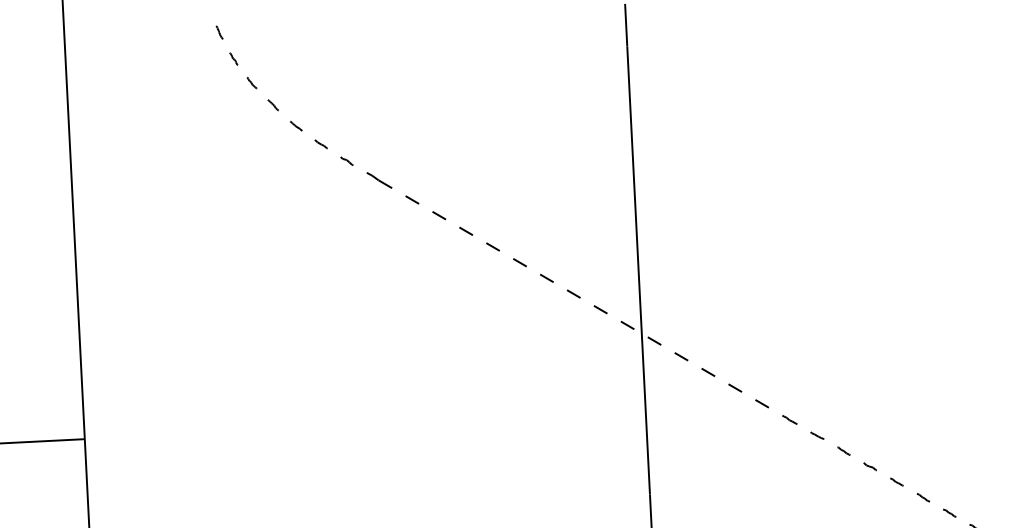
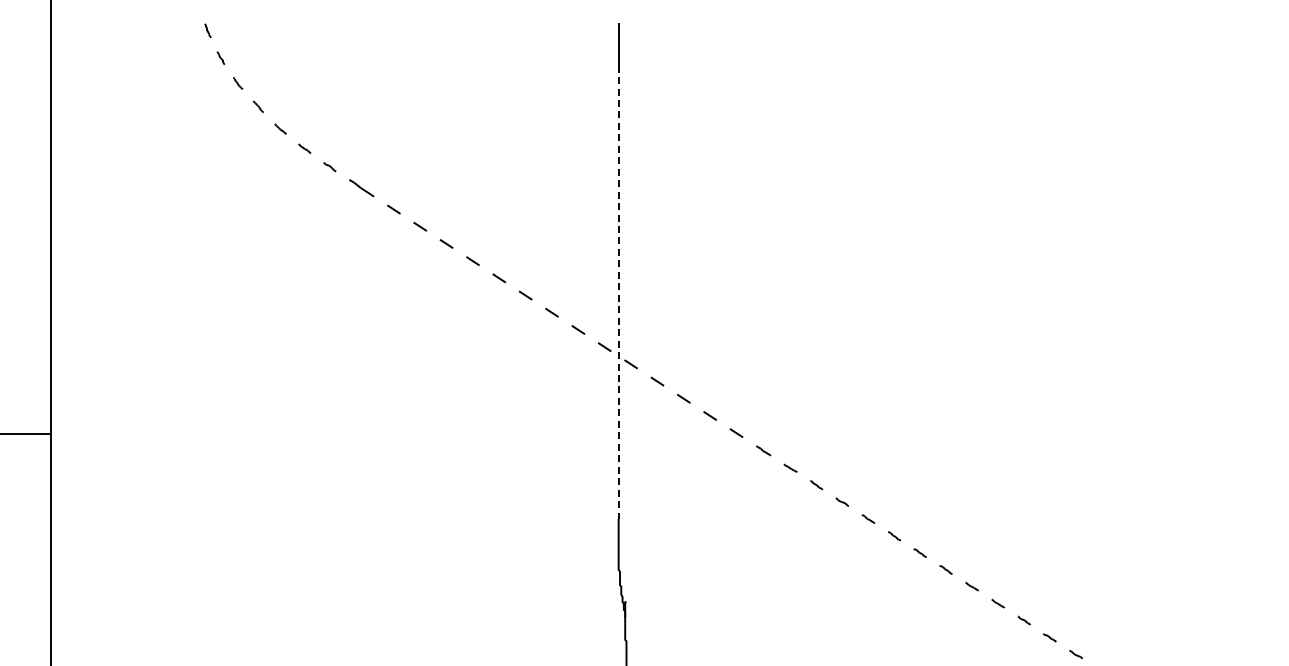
line: (638, 270) -> (618, 292), solid -> dashed

